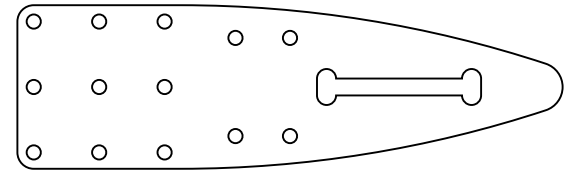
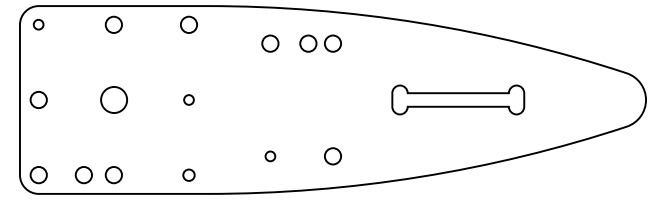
circle: (33, 21) -> (38, 24), size x0.6
circle: (268, 37) -> (308, 43), added
circle: (98, 86) -> (113, 99), size x1.6
circle: (164, 86) -> (188, 99), size x0.6
part: (399, 86) -> (458, 99), size x0.7
circle: (235, 136) -> (270, 156), size x0.6
circle: (72, 152) -> (83, 175), added
circle: (164, 152) -> (188, 175), size x0.7

